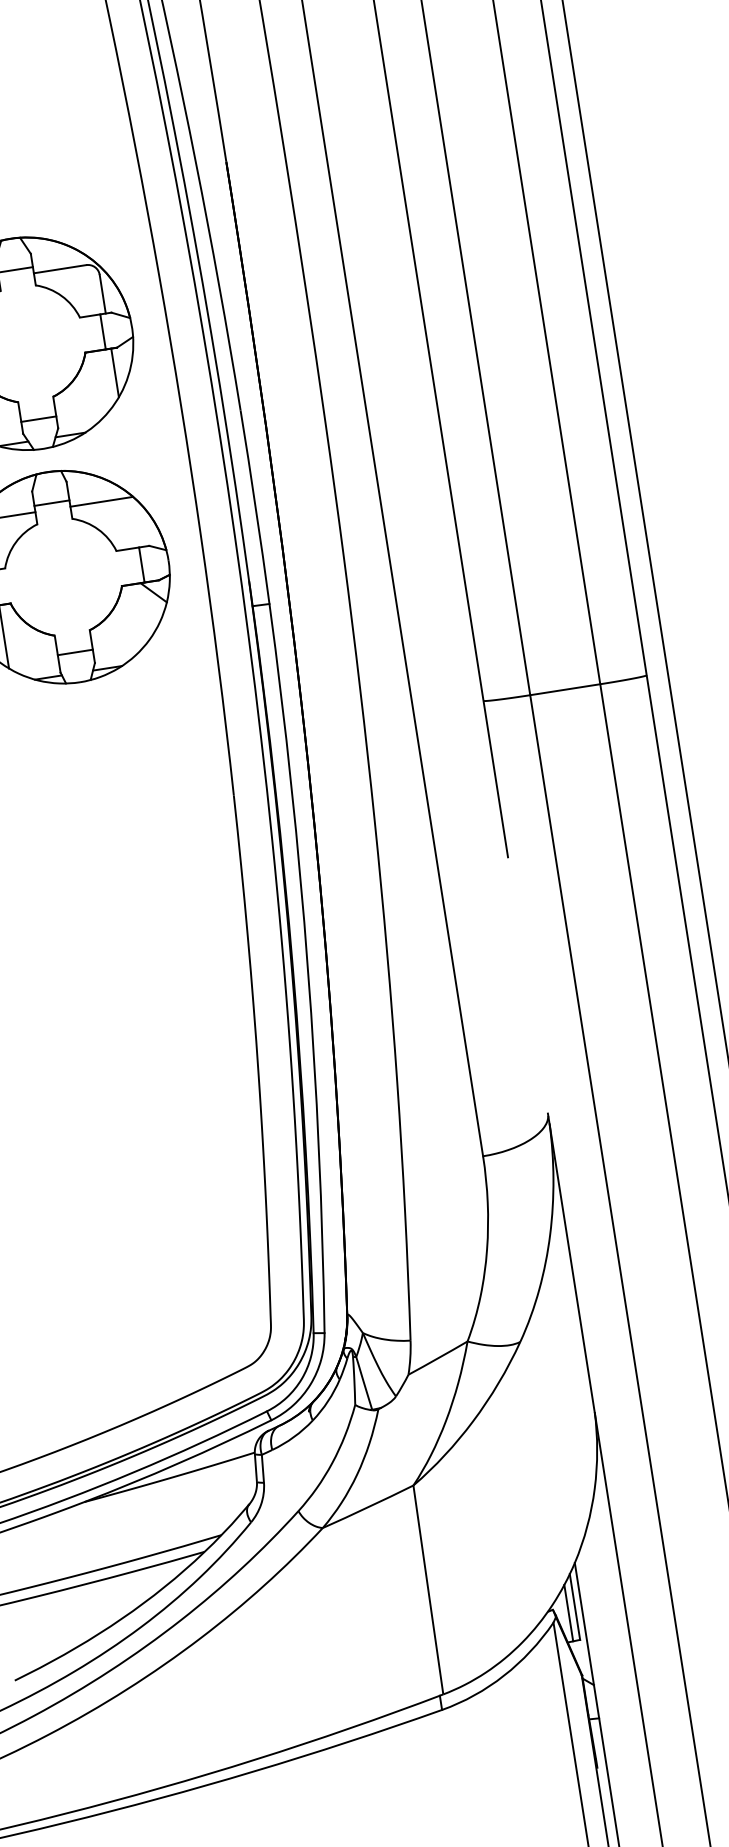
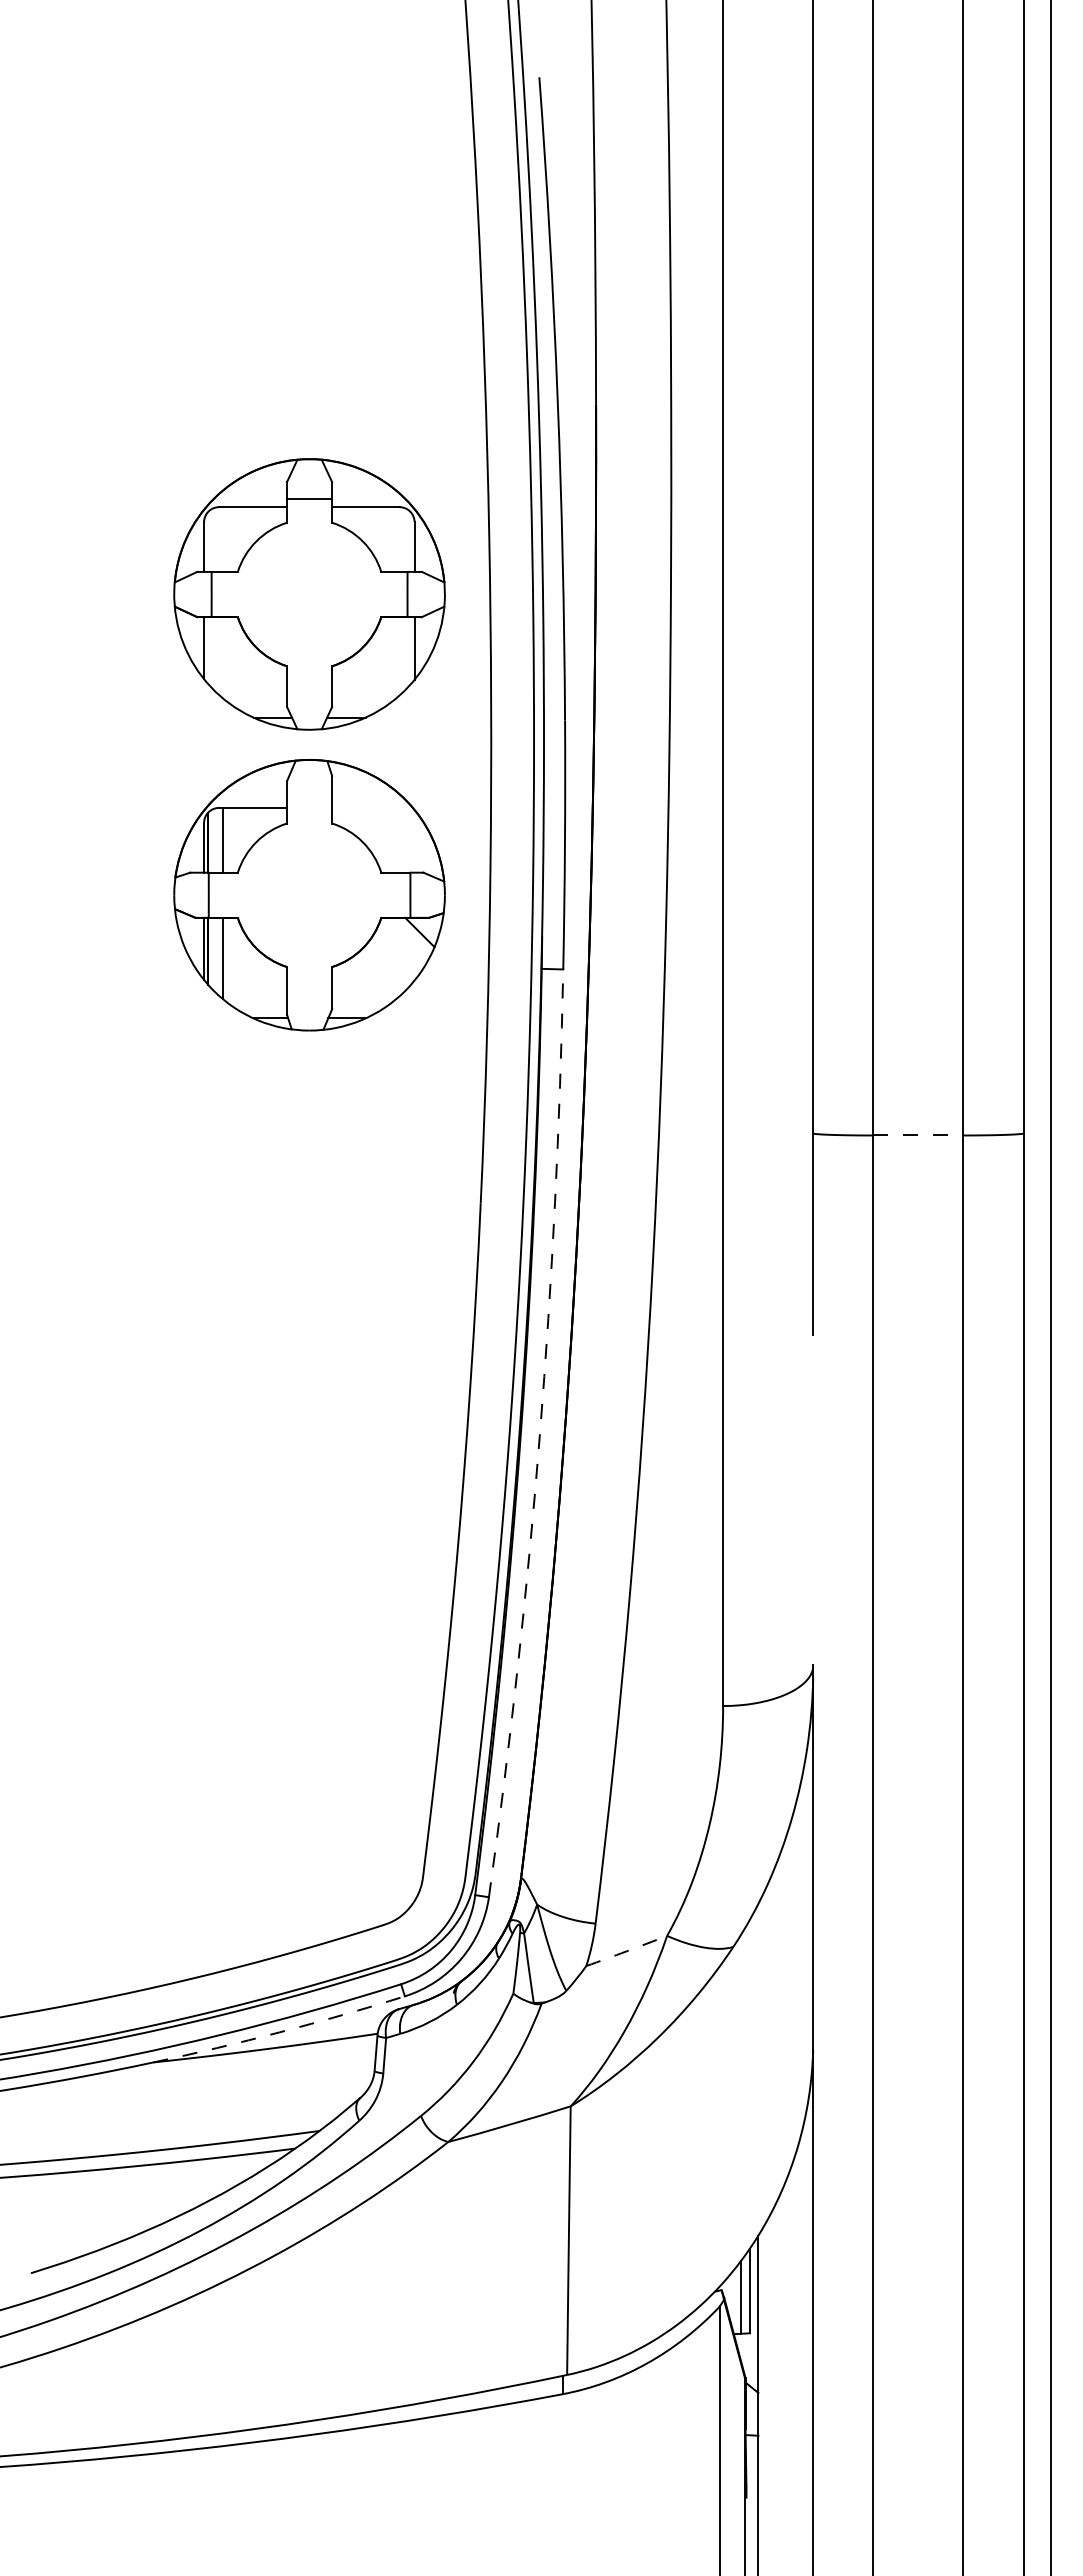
line: (38, 419) -> (309, 691), removed
line: (101, 501) -> (372, 807), removed
line: (51, 502) -> (309, 799), removed
line: (75, 652) -> (309, 992), removed
line: (565, 689) -> (918, 1135), solid -> dashed
arc: (307, 967) -> (539, 1434), solid -> dashed
arc: (437, 1358) -> (626, 1951), solid -> dashed
arc: (178, 1463) -> (279, 2032), solid -> dashed

